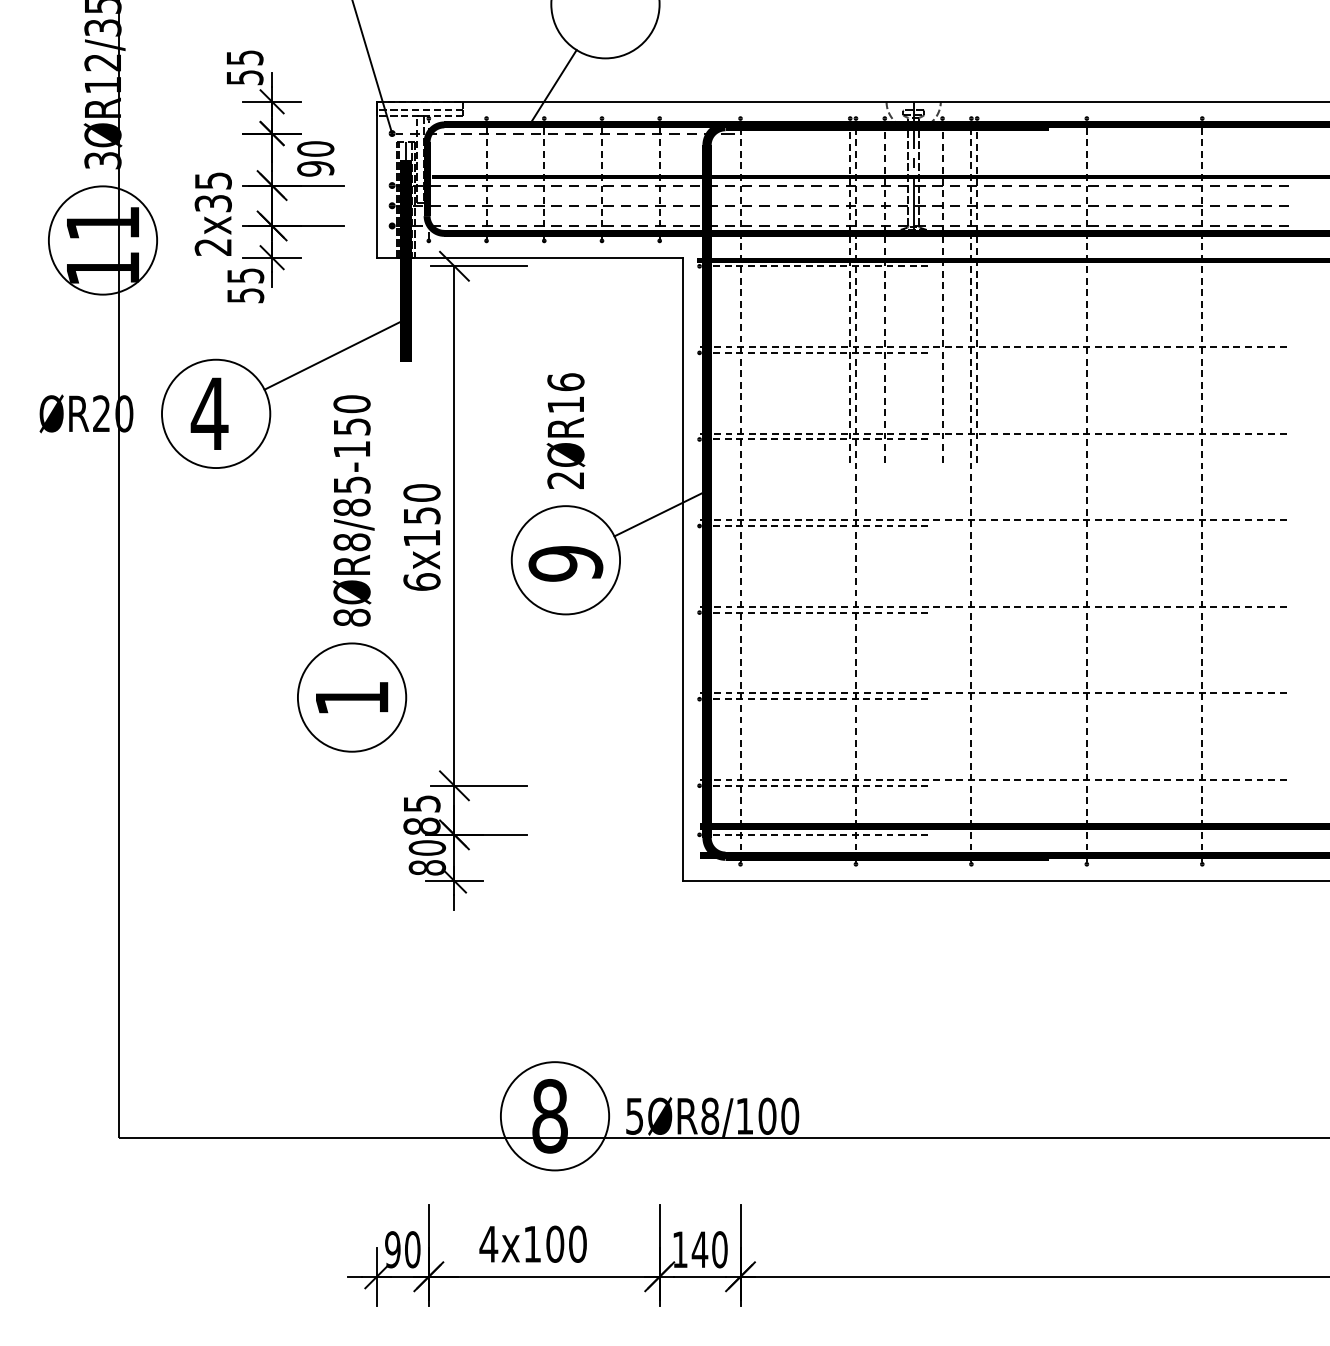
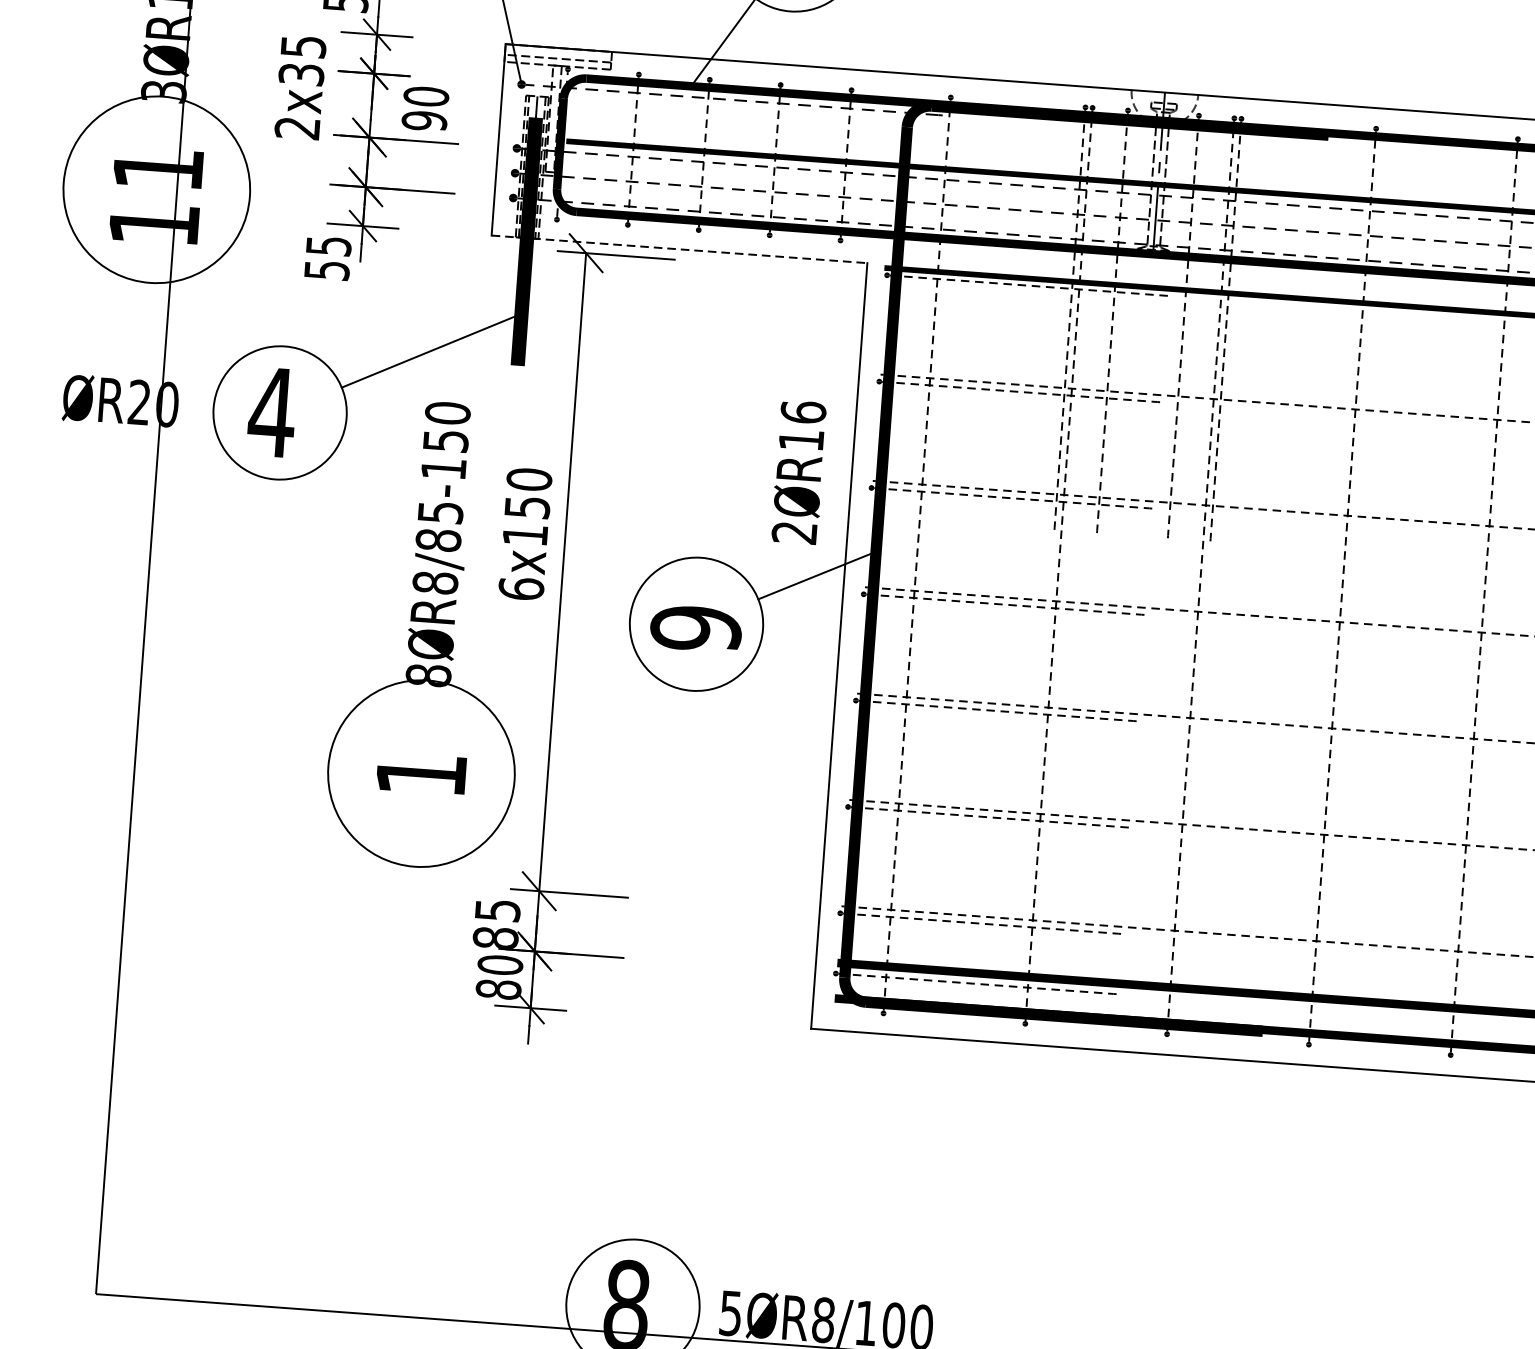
text: (212, 213) -> (299, 86), moved
circle: (102, 240) -> (156, 189), size x1.4
line: (529, 257) -> (679, 249), solid -> dashed
text: (565, 430) -> (798, 471), moved
text: (421, 537) -> (524, 534), moved
circle: (351, 697) -> (420, 773), size x1.4

